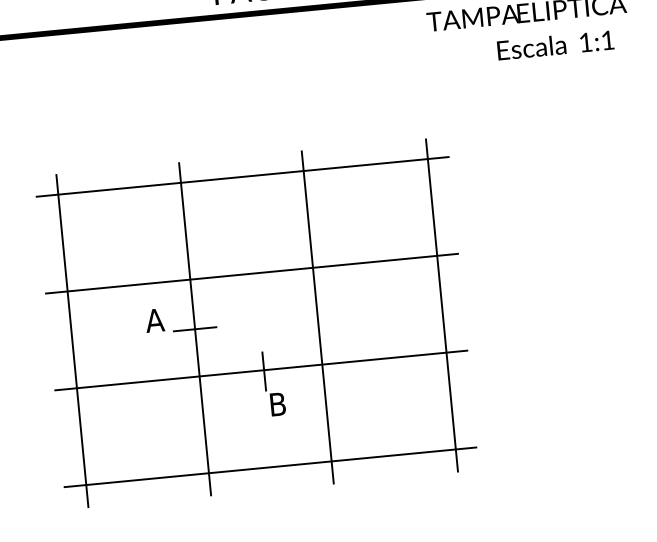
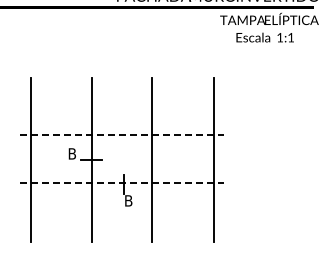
text: (554, 45) -> (264, 37), moved
line: (243, 176) -> (122, 87), removed
line: (252, 273) -> (122, 135), solid -> dashed
text: (153, 319) -> (71, 153), A -> B
line: (262, 370) -> (122, 183), solid -> dashed
line: (271, 467) -> (122, 231), removed

